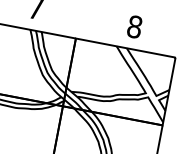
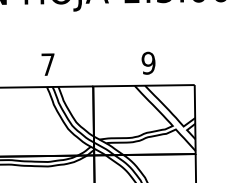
text: (134, 27) -> (148, 63), 8 -> 9

